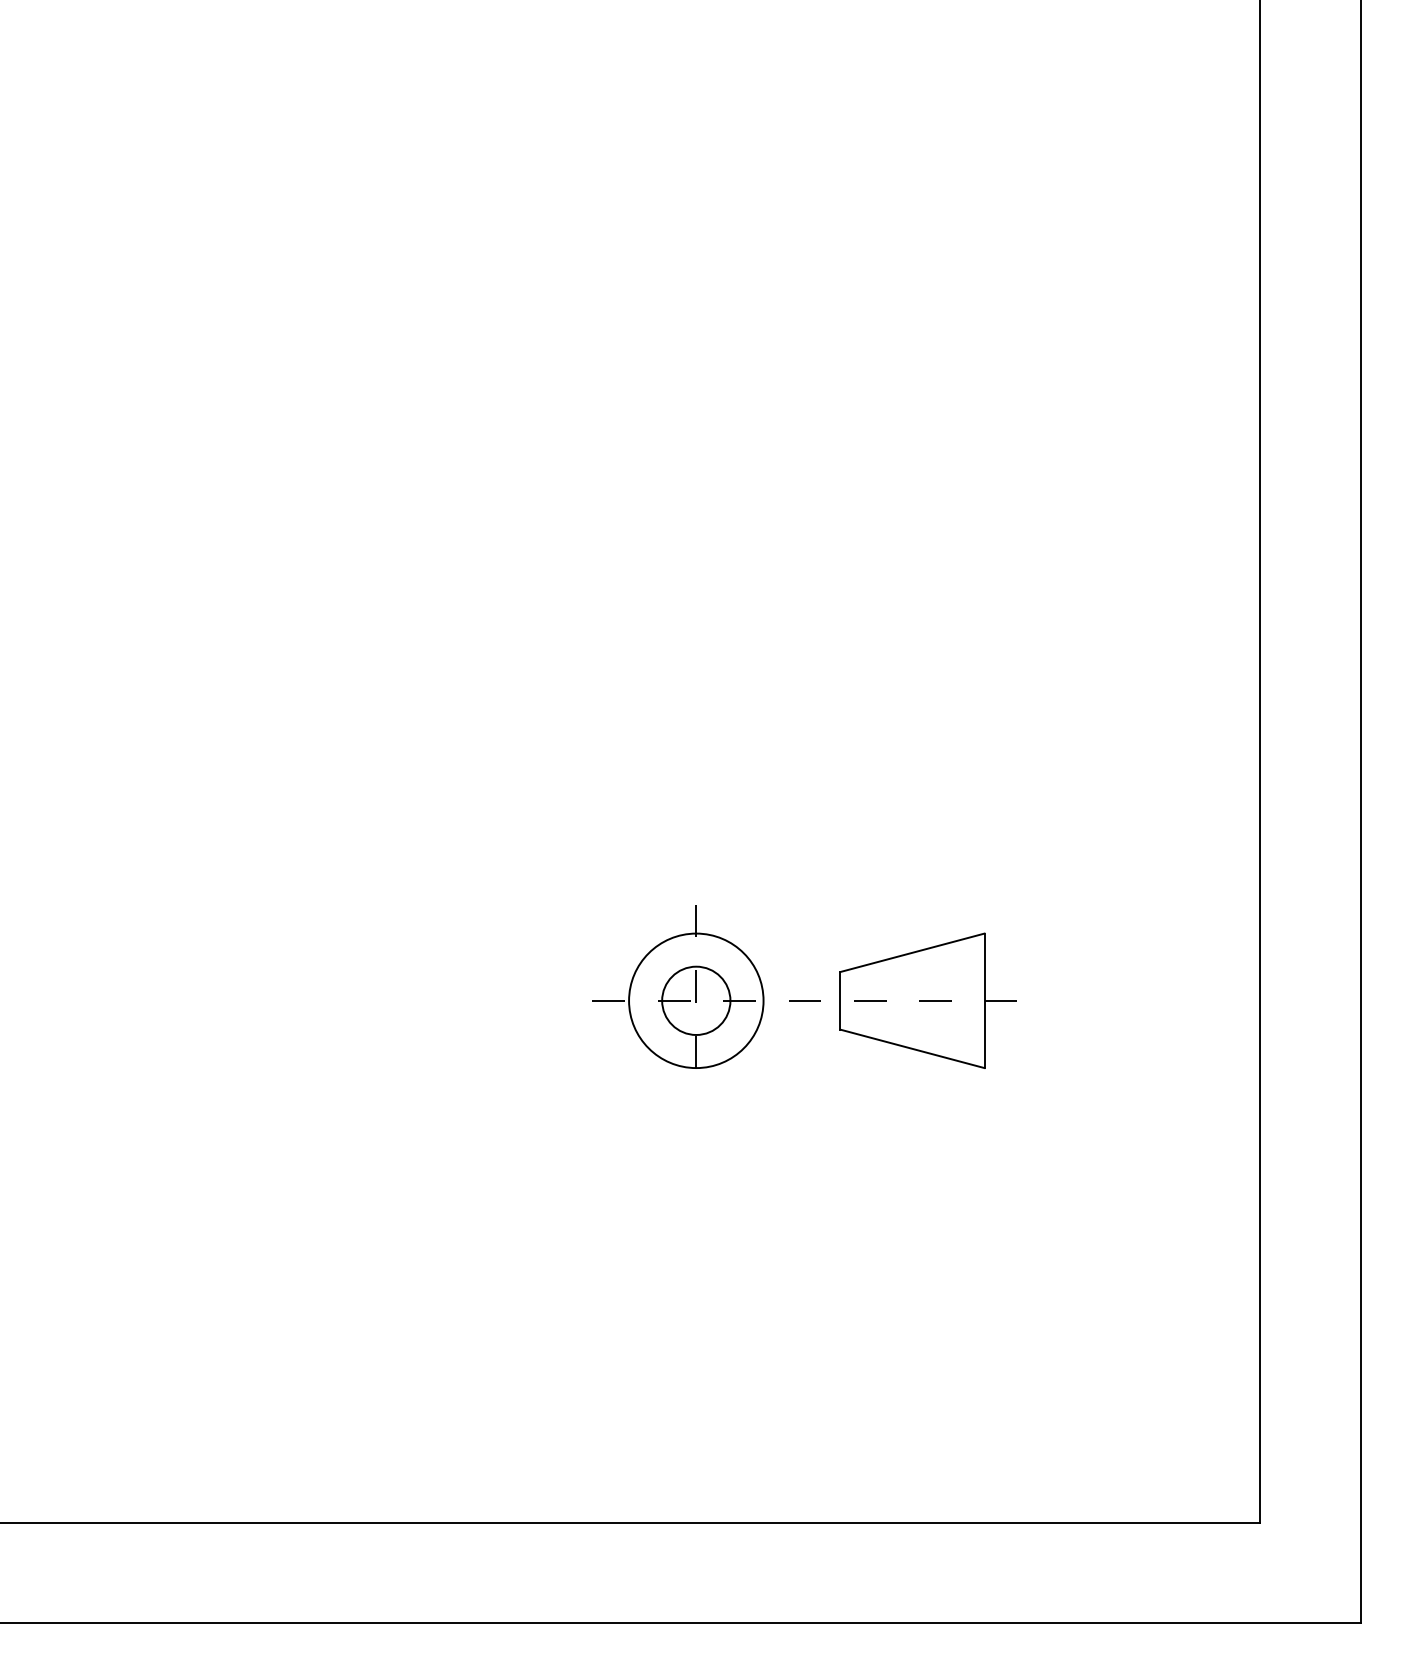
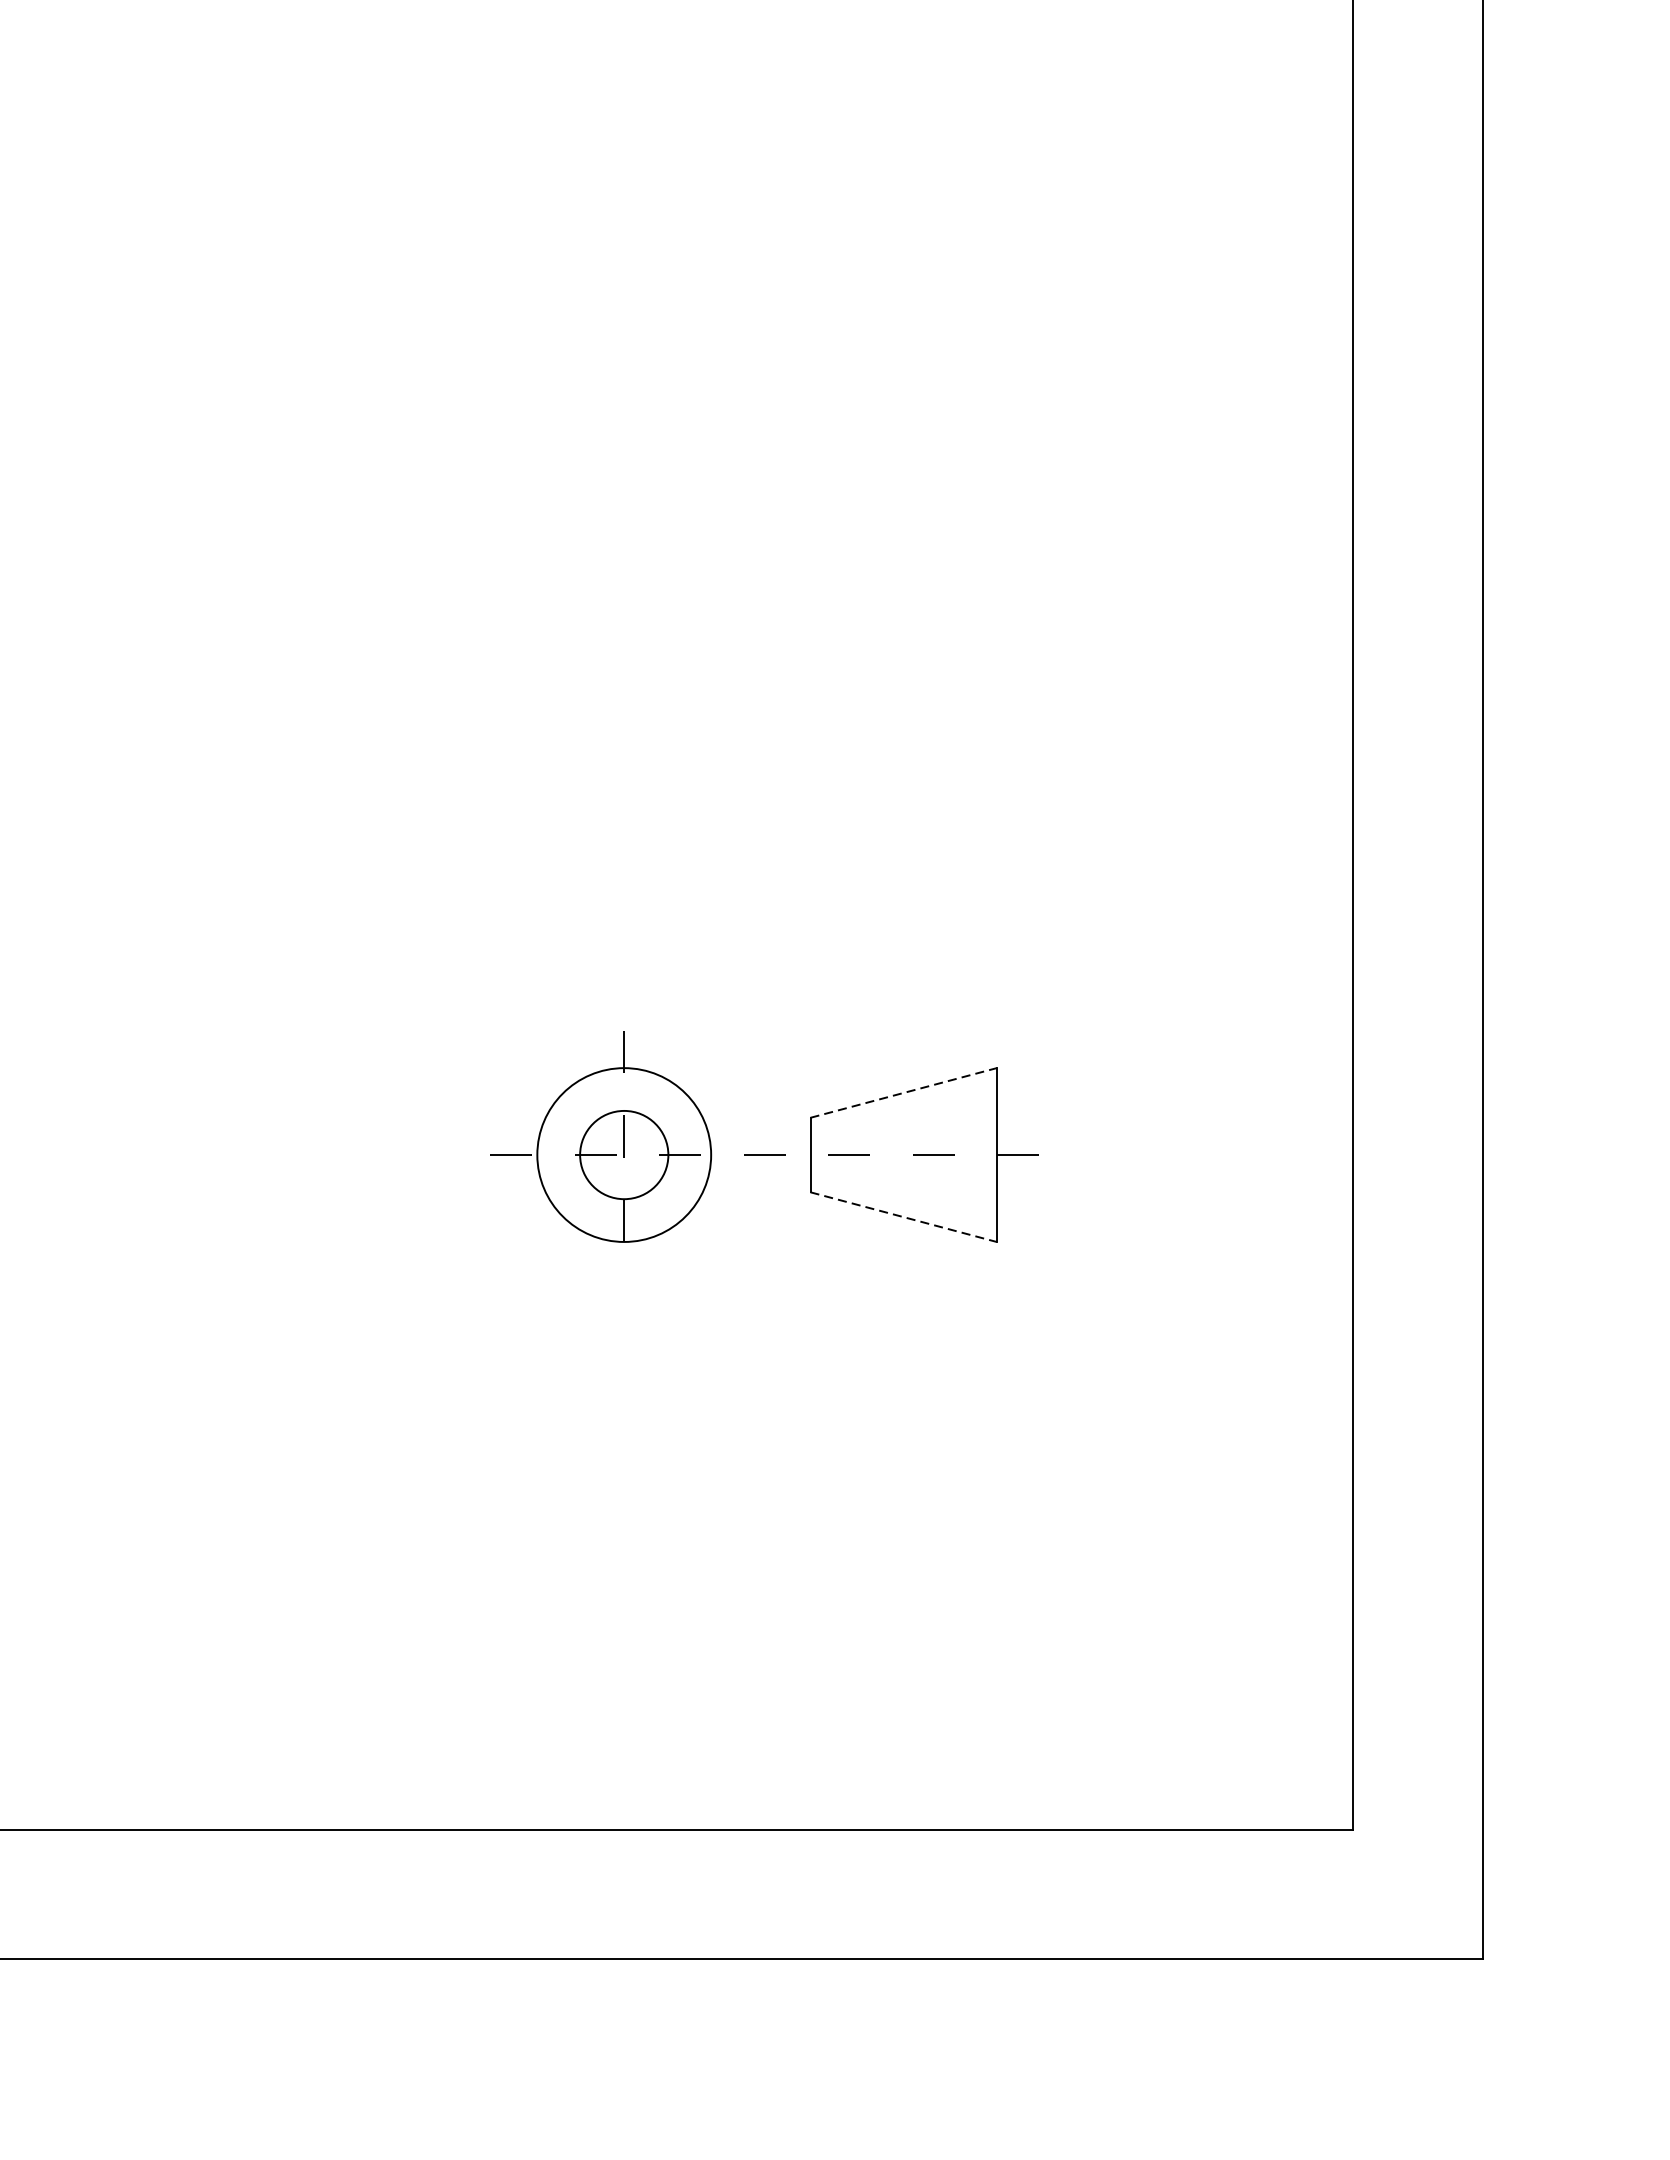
line: (912, 952) -> (903, 1092), solid -> dashed
line: (912, 1048) -> (903, 1216), solid -> dashed

